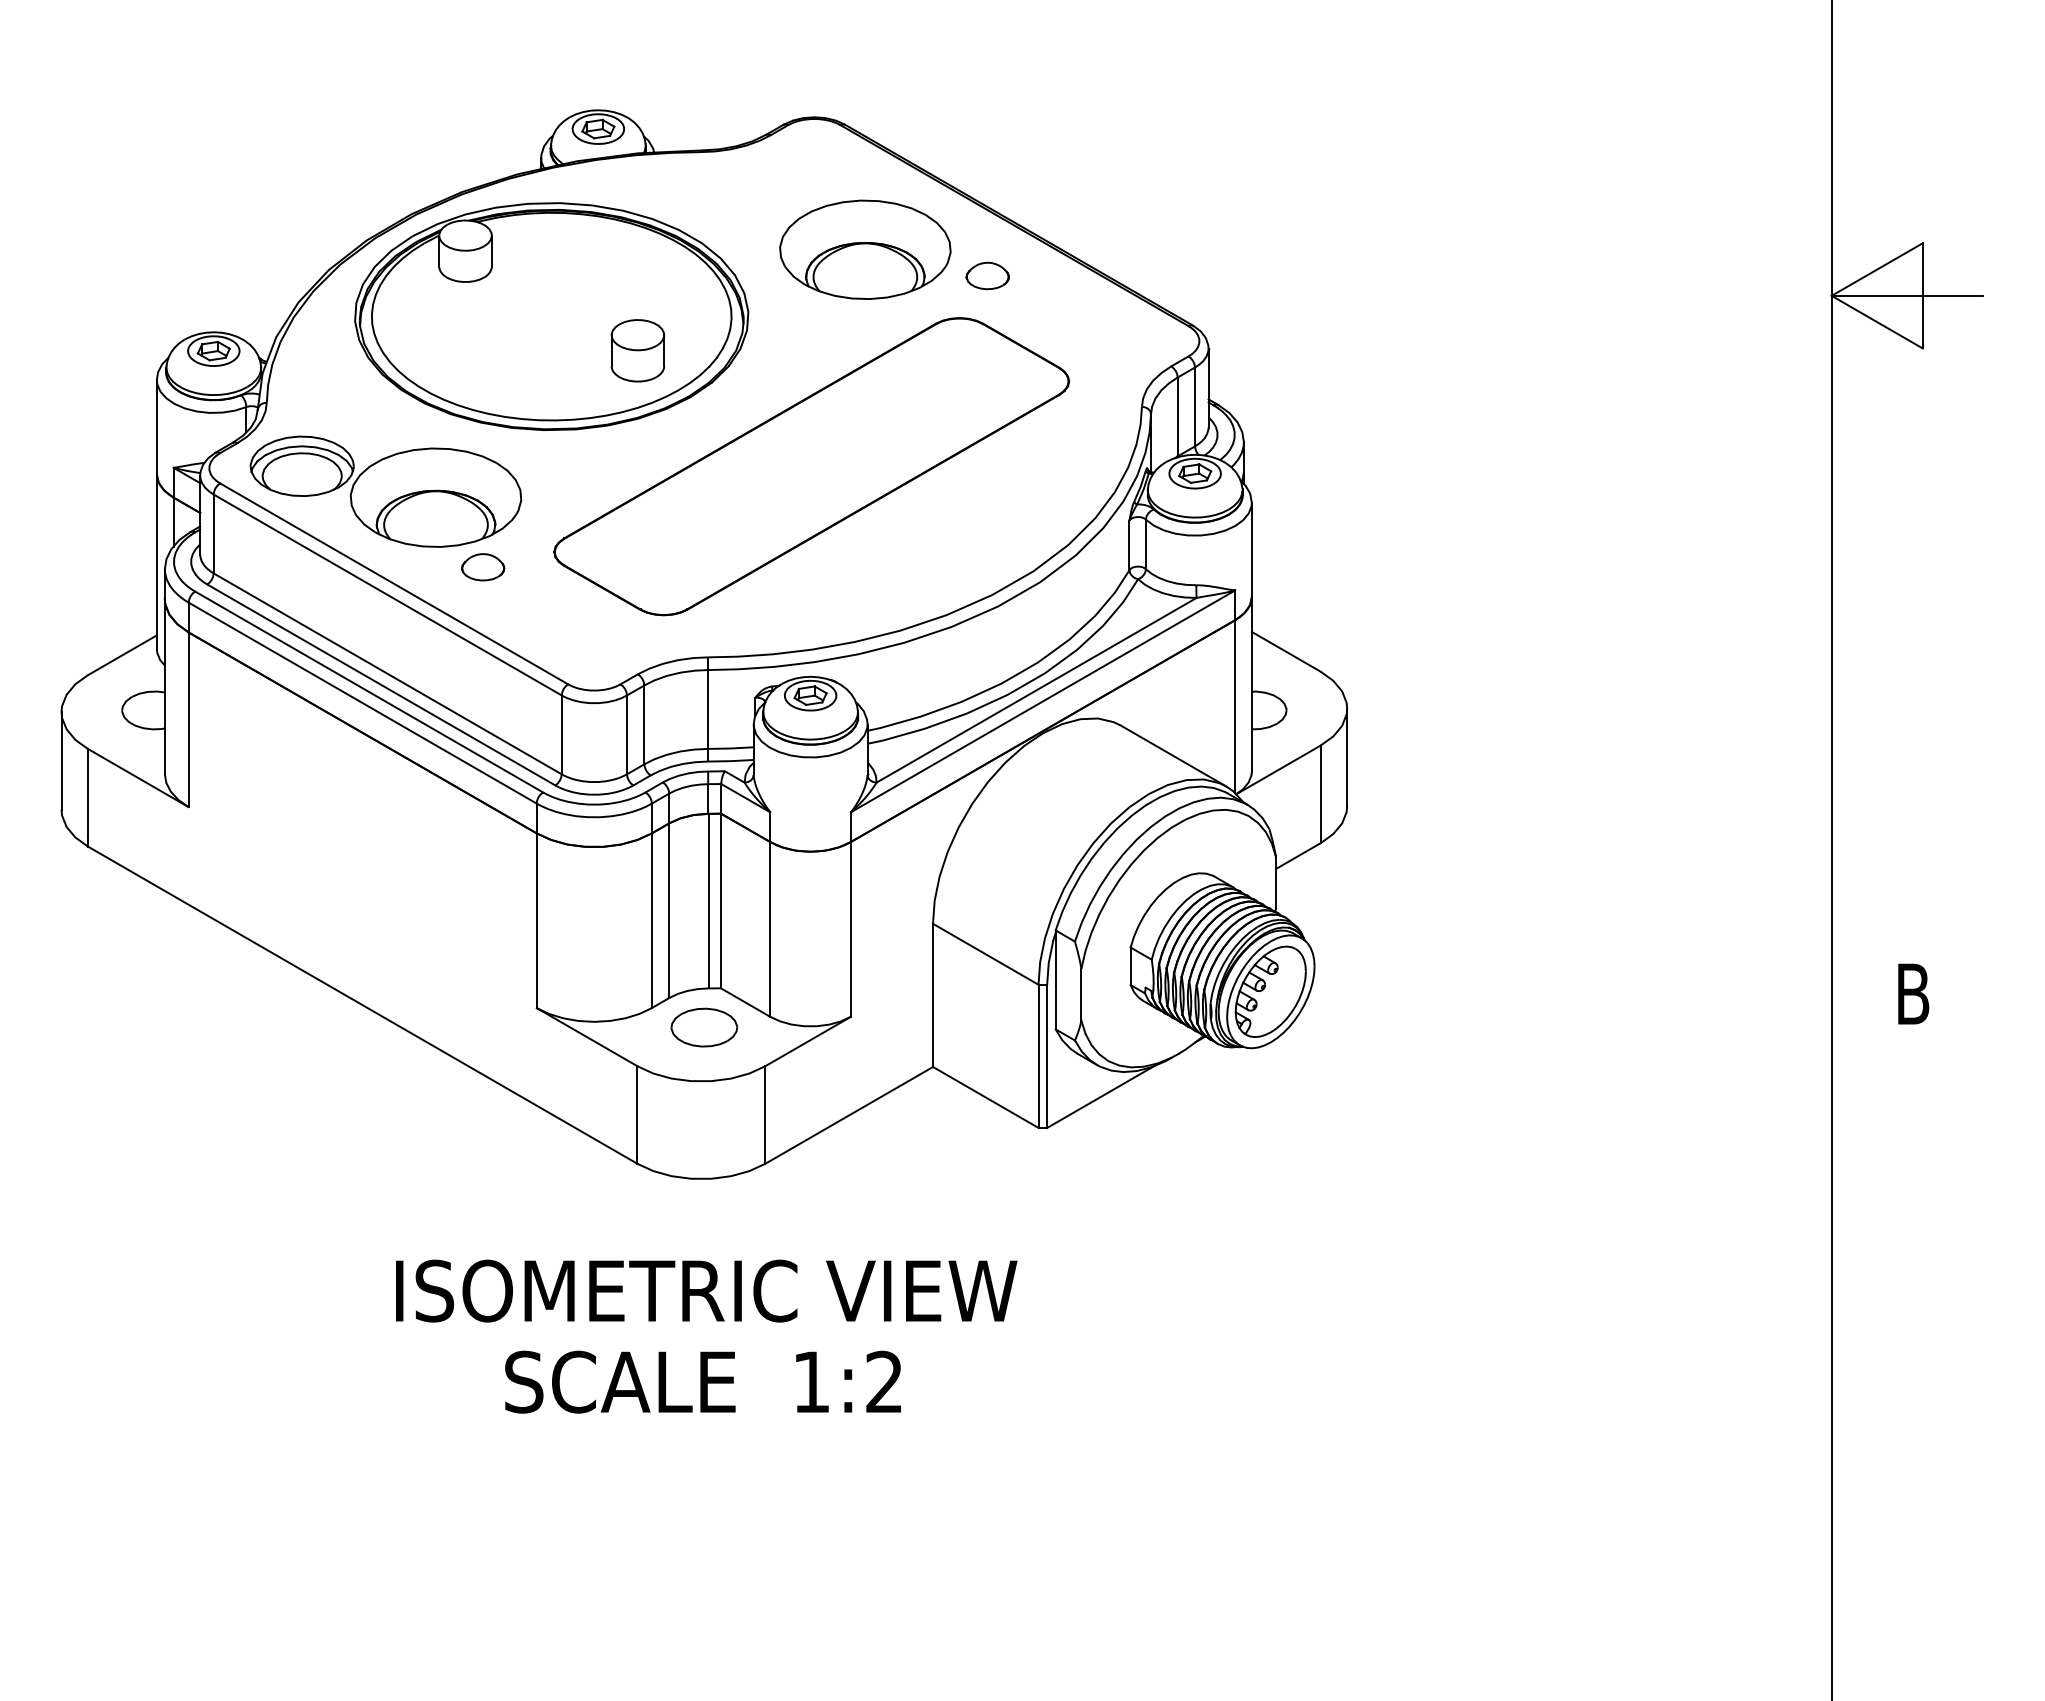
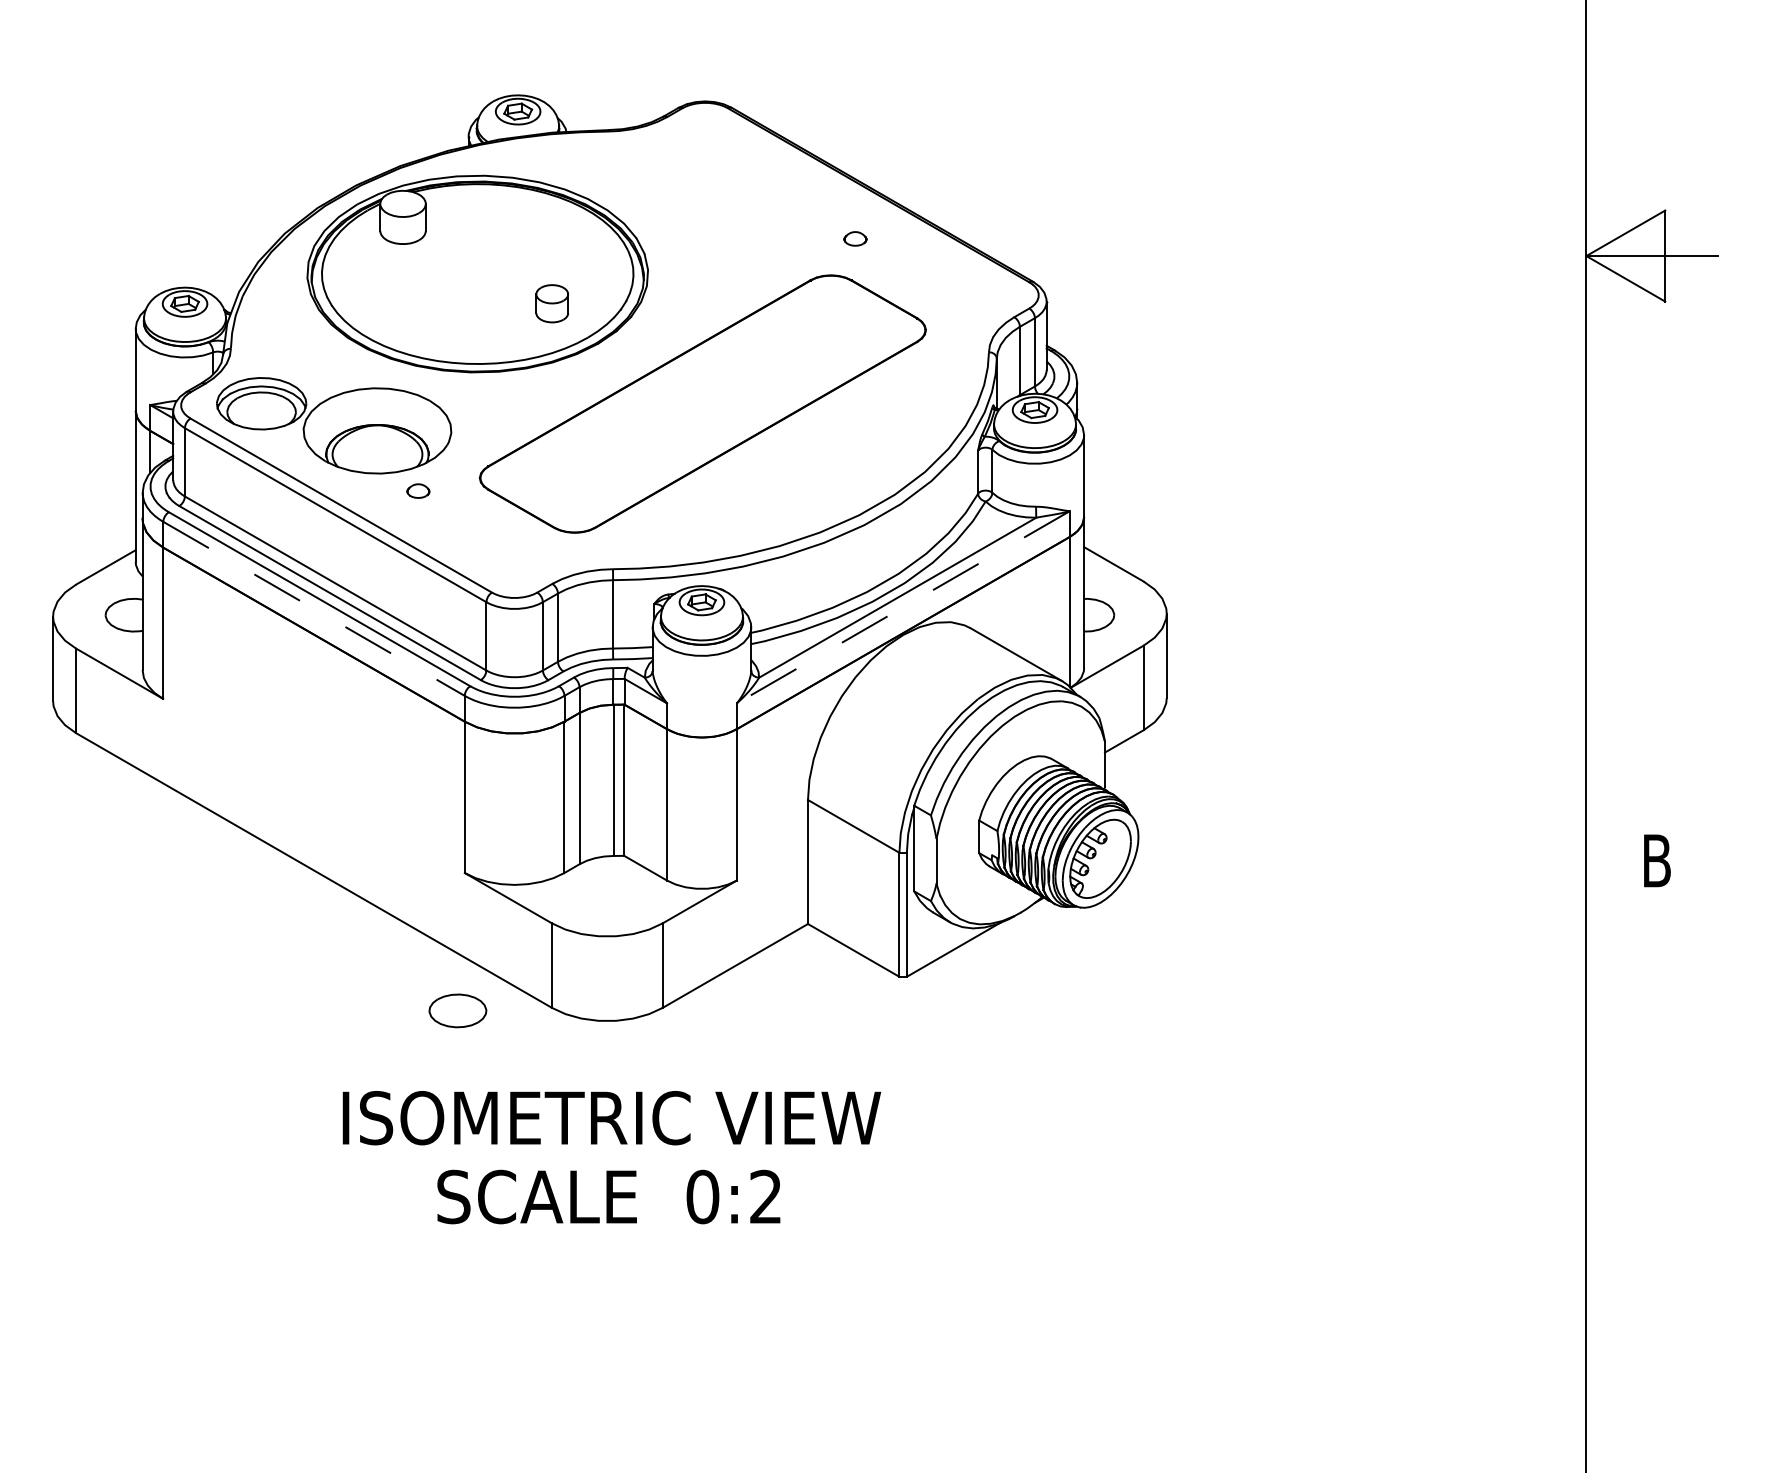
part: (865, 249) -> (749, 215), removed
part: (987, 275) -> (855, 238), size x0.6
part: (636, 350) -> (551, 303), size x0.7
part: (483, 566) -> (418, 490), size x0.6
line: (1042, 701) -> (902, 607), solid -> dashed
line: (363, 703) -> (314, 609), solid -> dashed
part: (703, 1027) -> (457, 1010), moved
text: (811, 1381) -> (702, 1196), 1:2 -> 0:2

